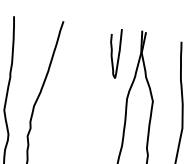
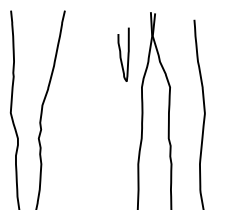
curve: (112, 53) -> (121, 54), moved

